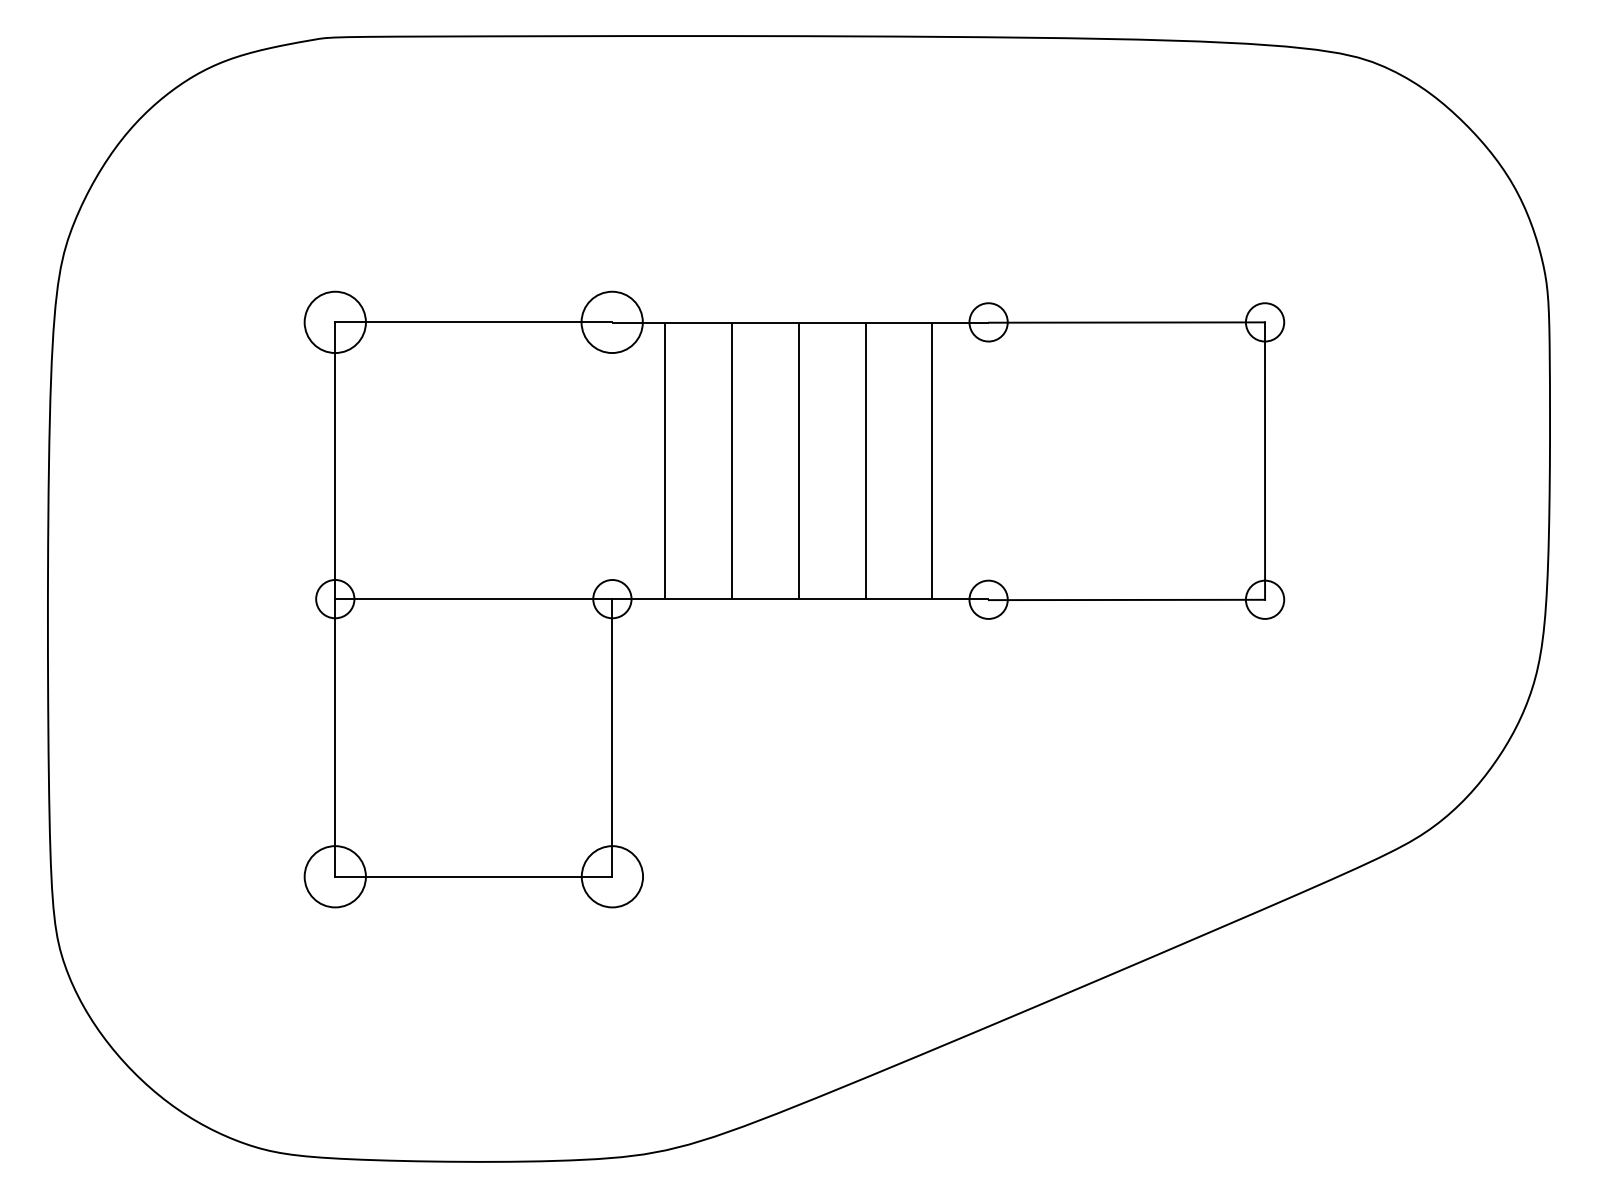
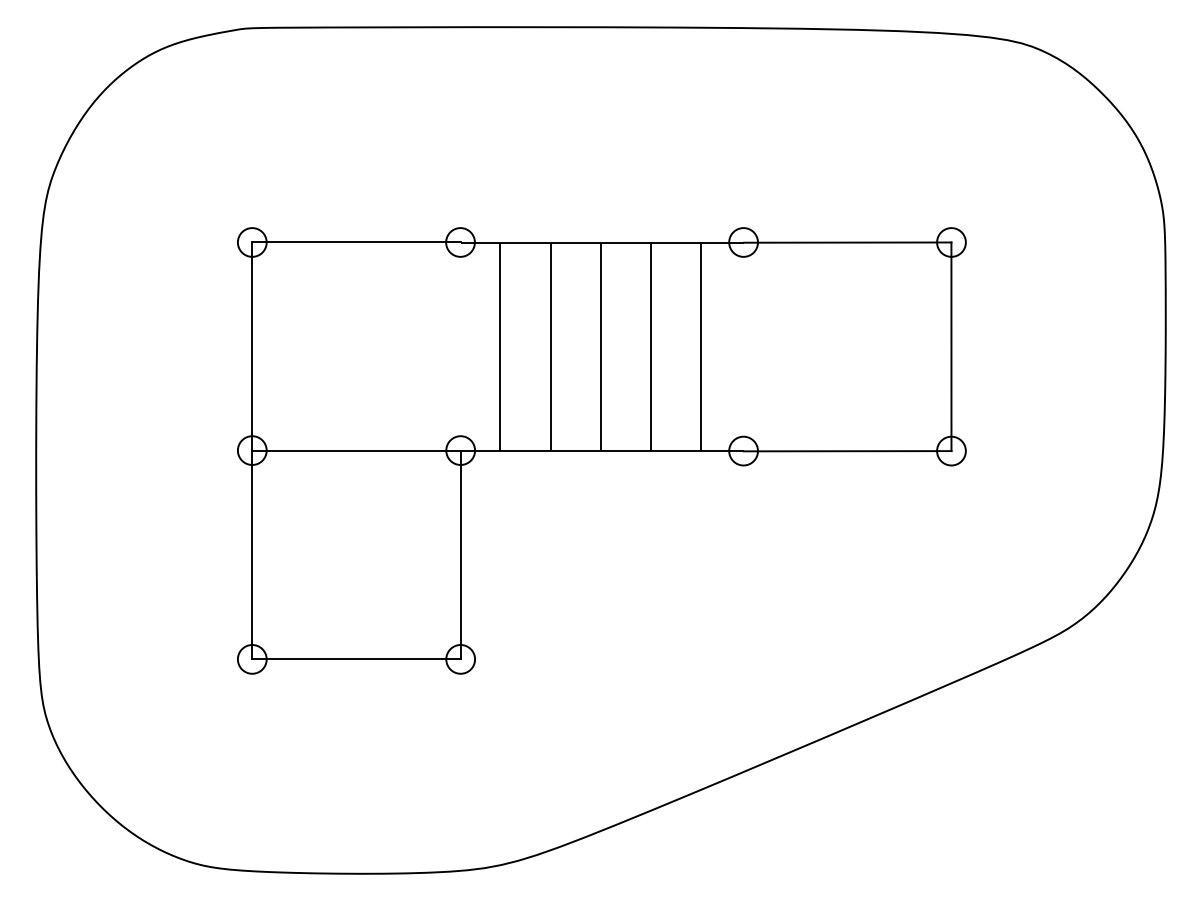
circle: (335, 322) -> (252, 242), size x0.62
circle: (612, 322) -> (460, 242), size x0.62
circle: (335, 876) -> (252, 659), size x0.62
circle: (612, 876) -> (460, 659), size x0.62

